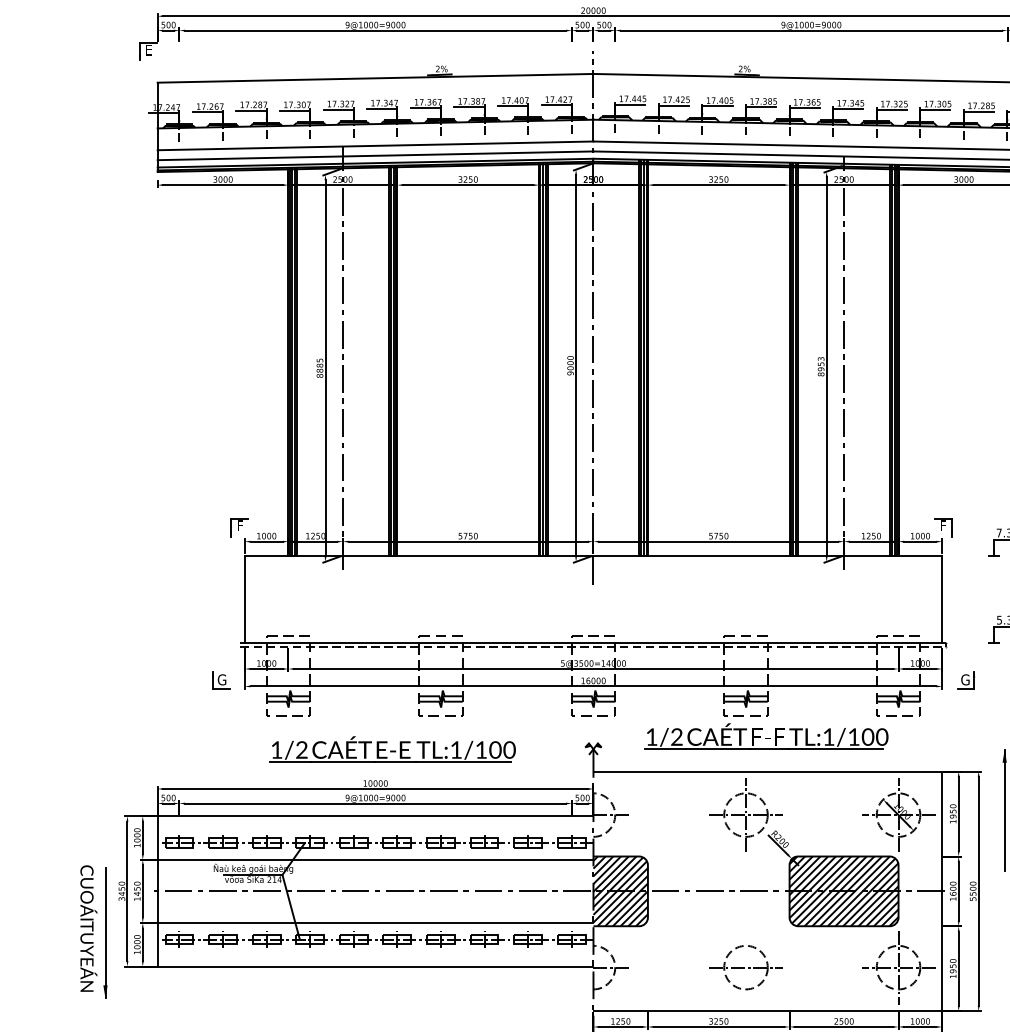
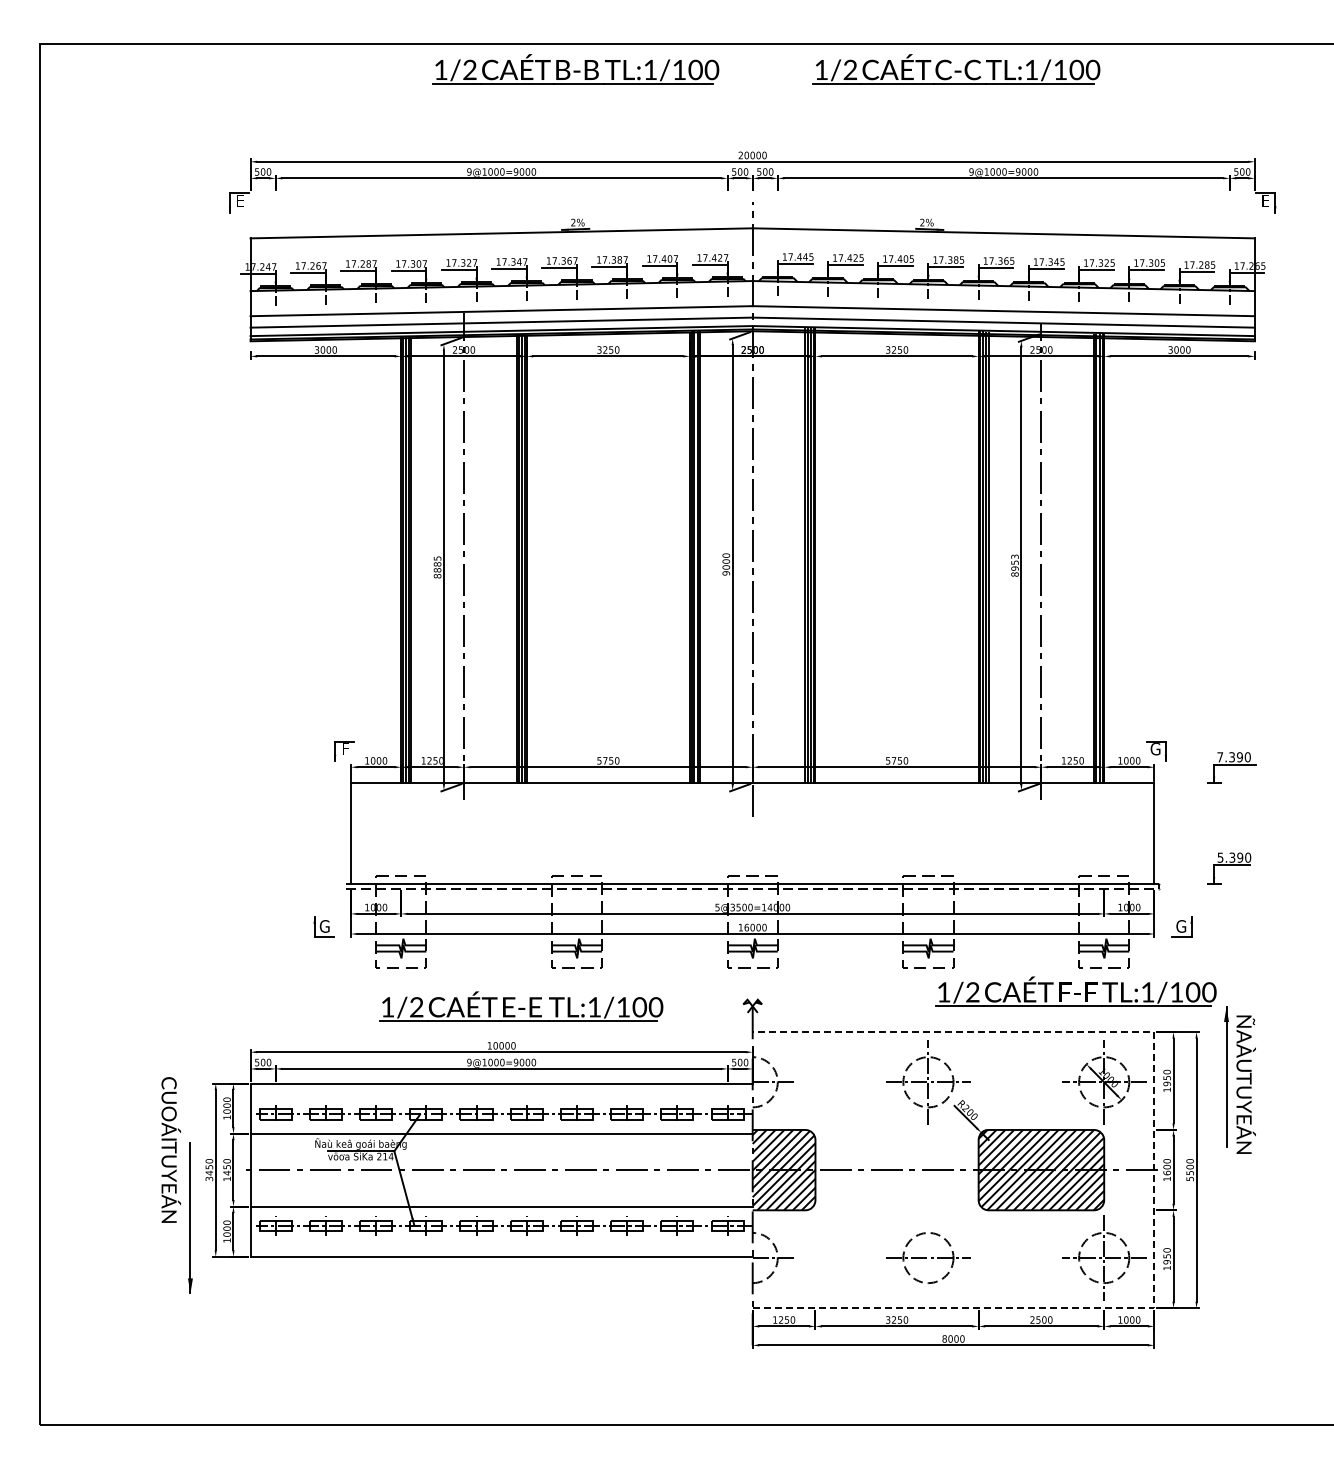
text: (943, 526) -> (1155, 749), F -> G
part: (766, 736) -> (1075, 991), moved
line: (942, 890) -> (1154, 1169), solid -> dashed
text: (88, 928) -> (170, 1149), moved

